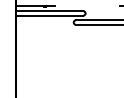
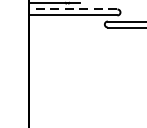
line: (49, 11) -> (72, 9), solid -> dashed

